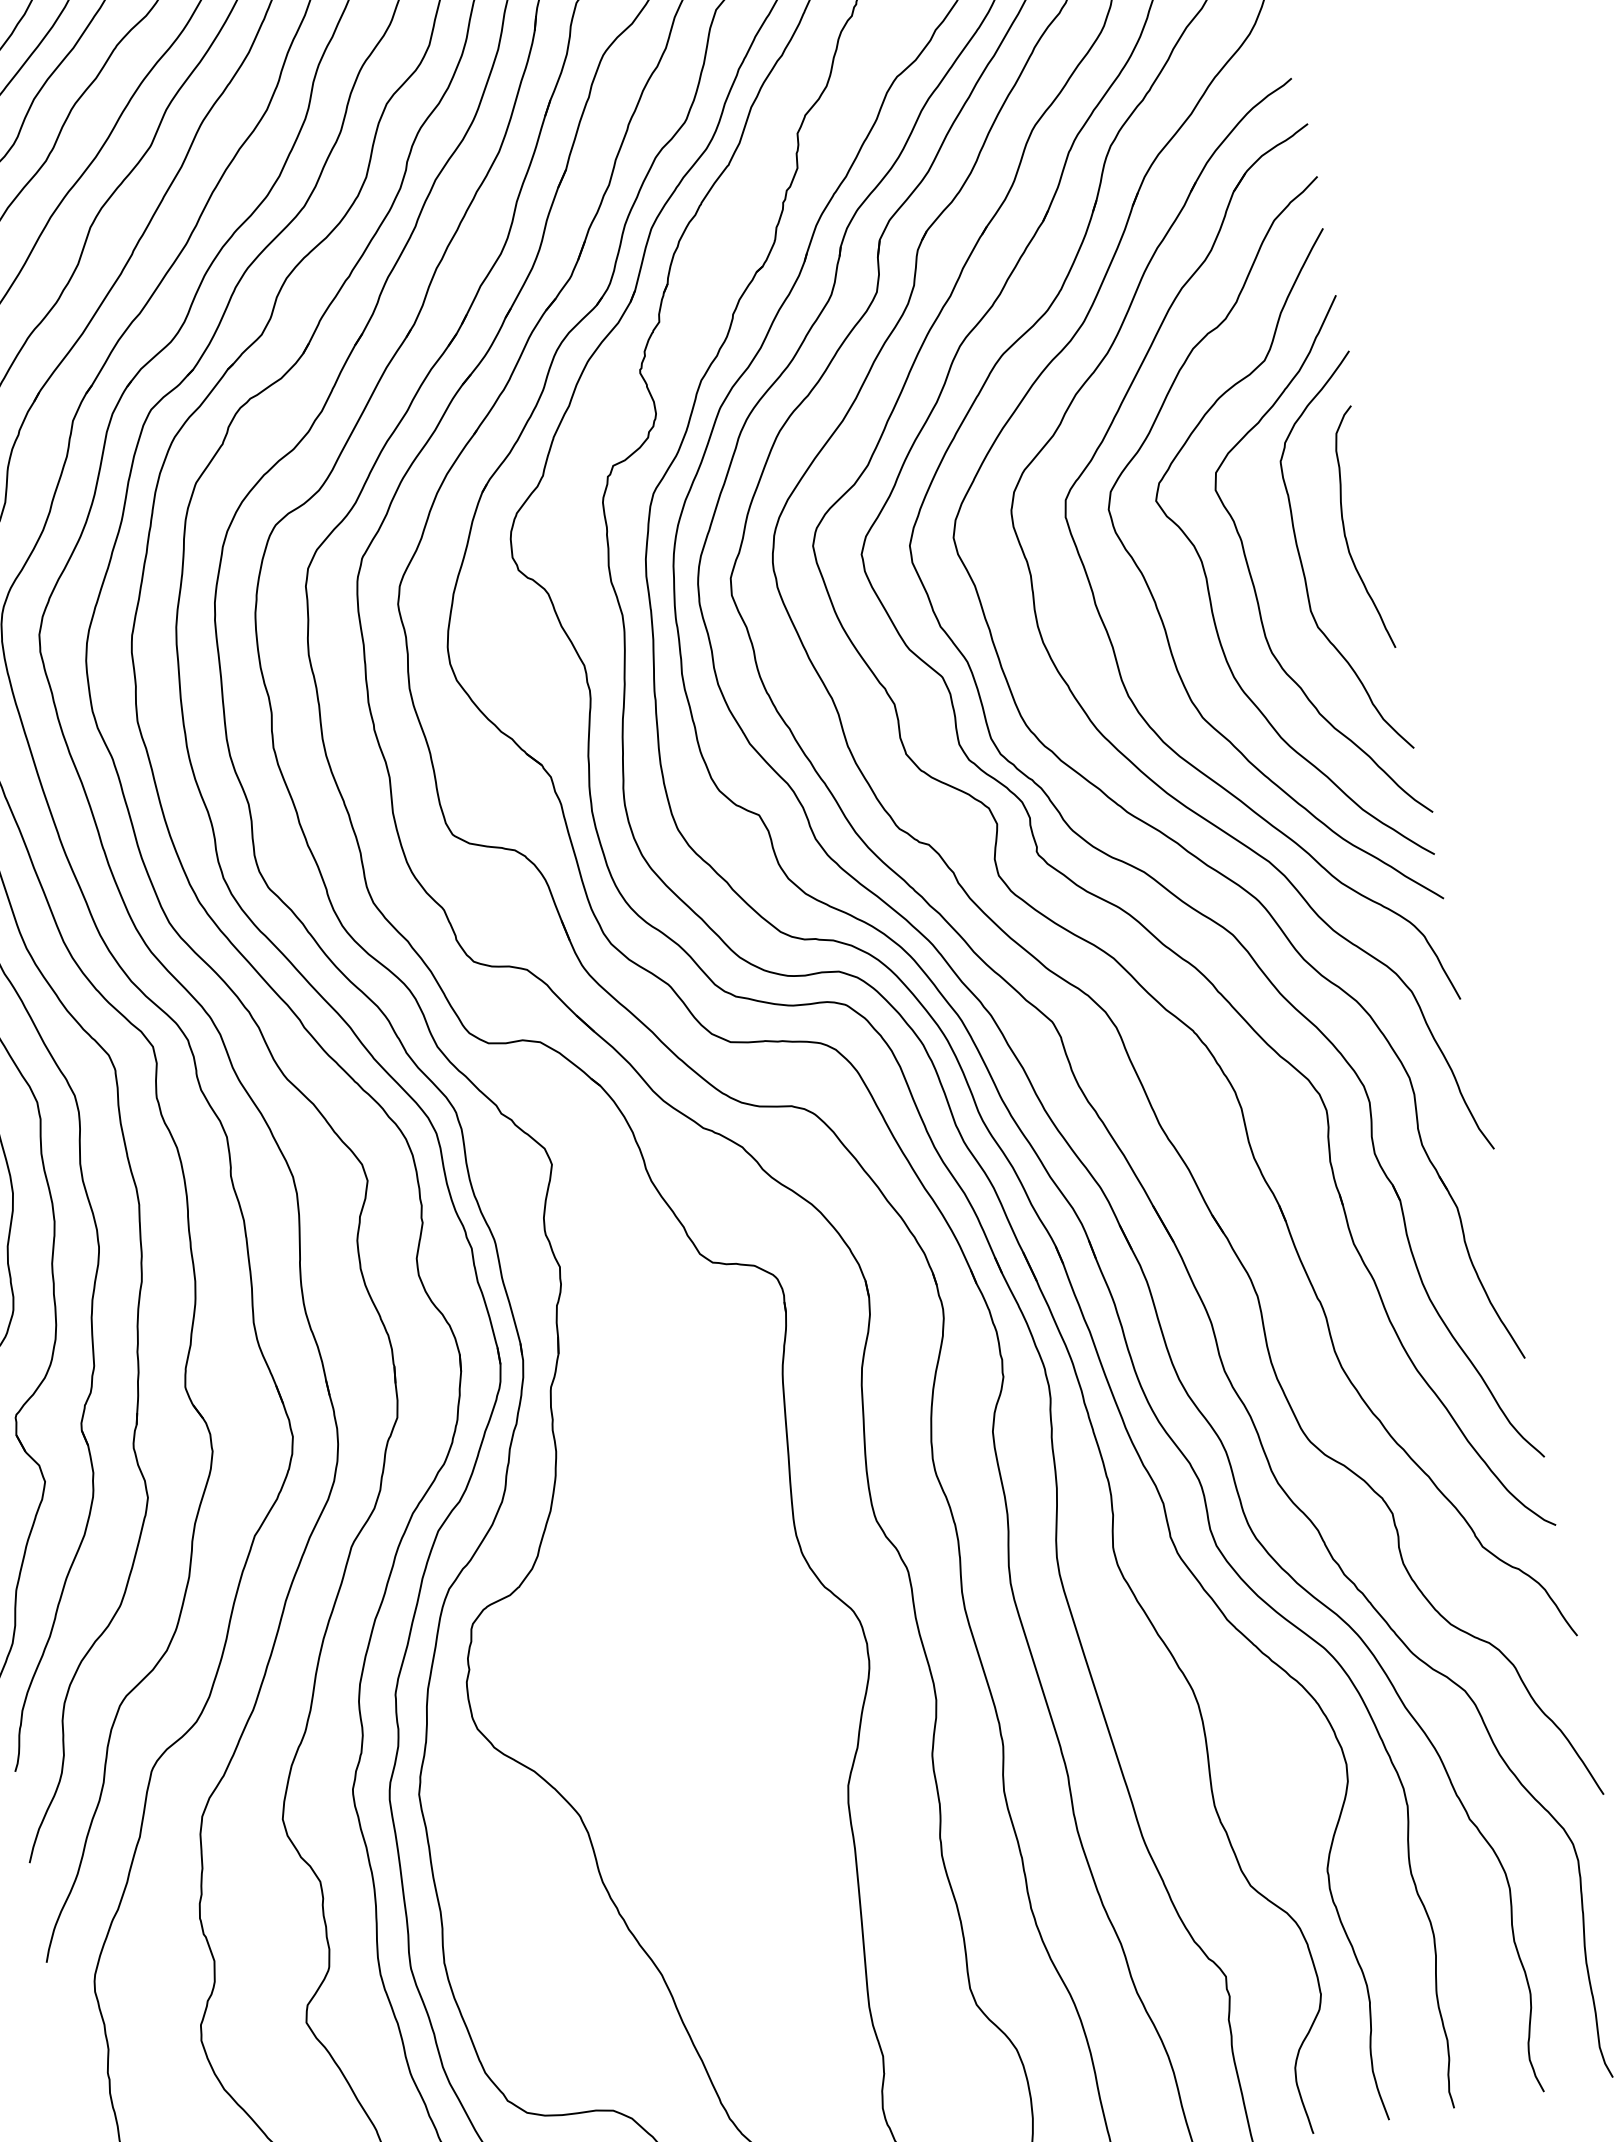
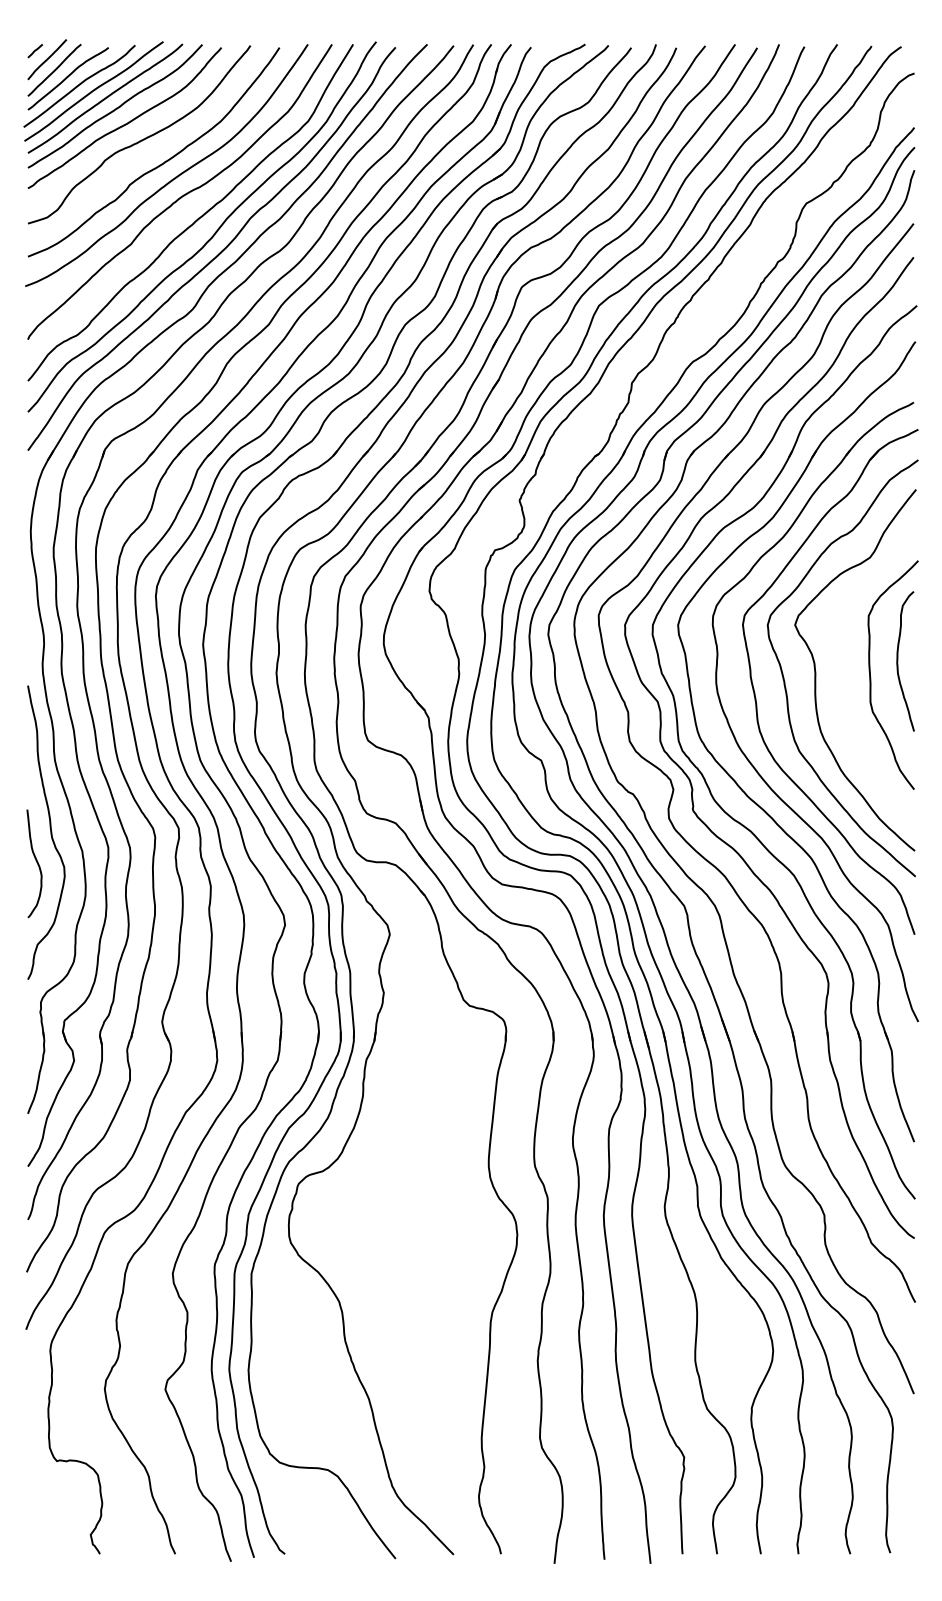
curve: (1256, 587) -> (842, 683), removed

